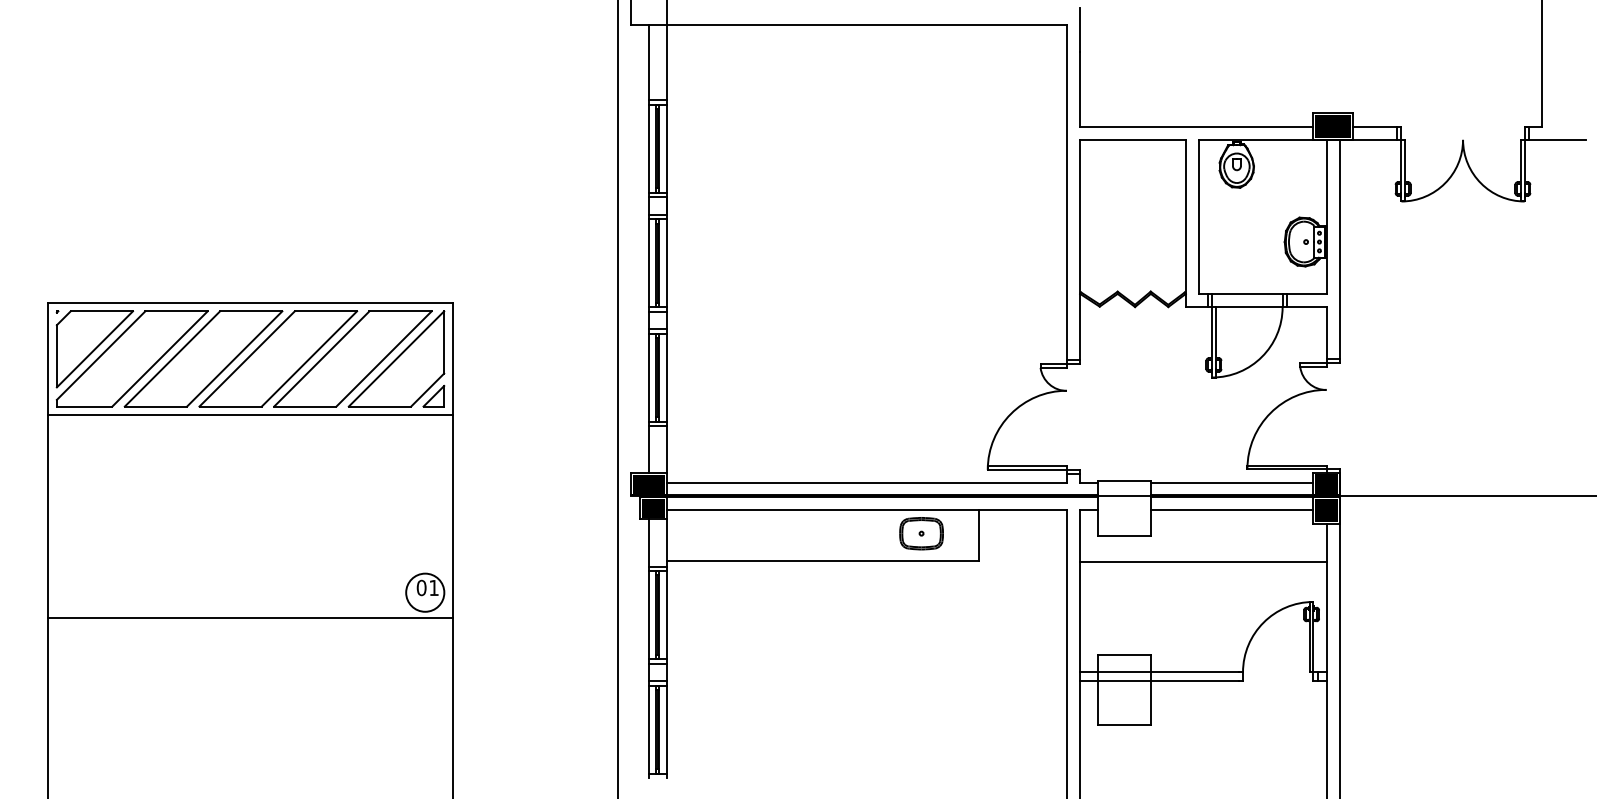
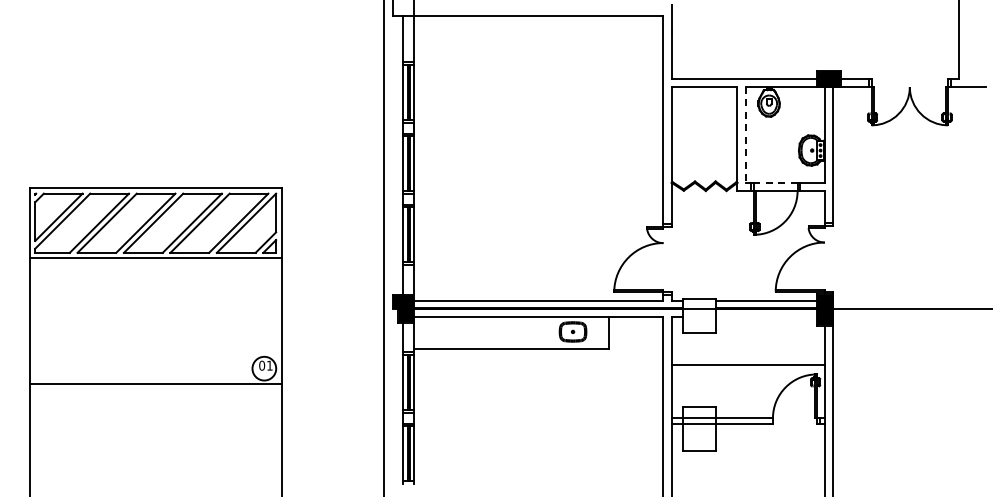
line: (1198, 216) -> (745, 134), solid -> dashed
line: (1247, 293) -> (775, 182), solid -> dashed
line: (1230, 508) -> (765, 316), removed
line: (1202, 561) -> (747, 364), moved

